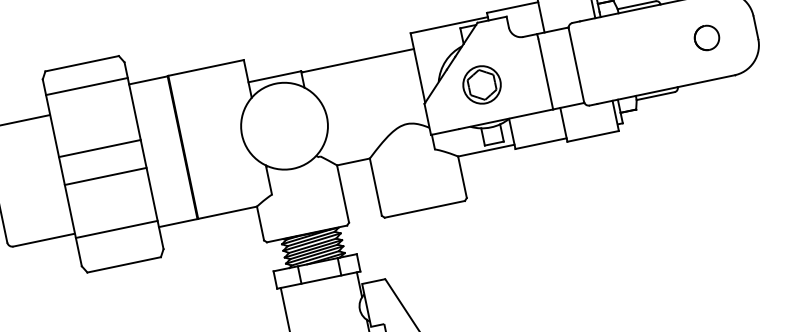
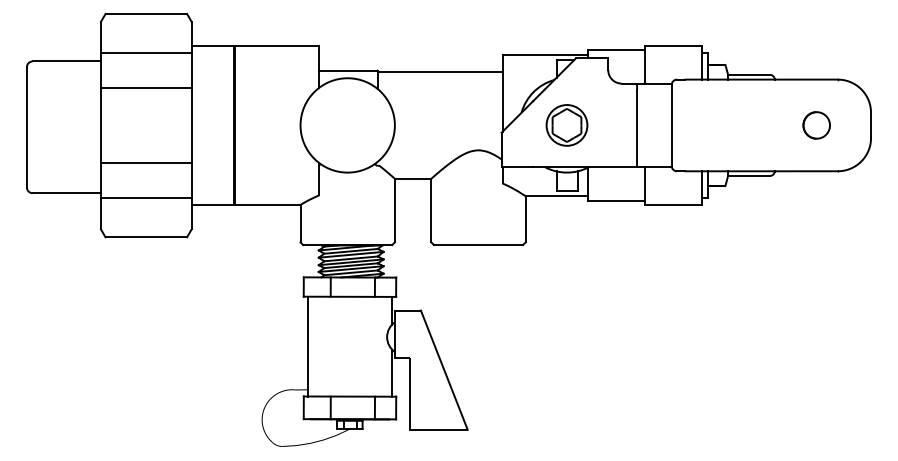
line: (86, 86) -> (145, 53), moved
line: (99, 149) -> (145, 88), moved
line: (105, 176) -> (145, 163), moved

